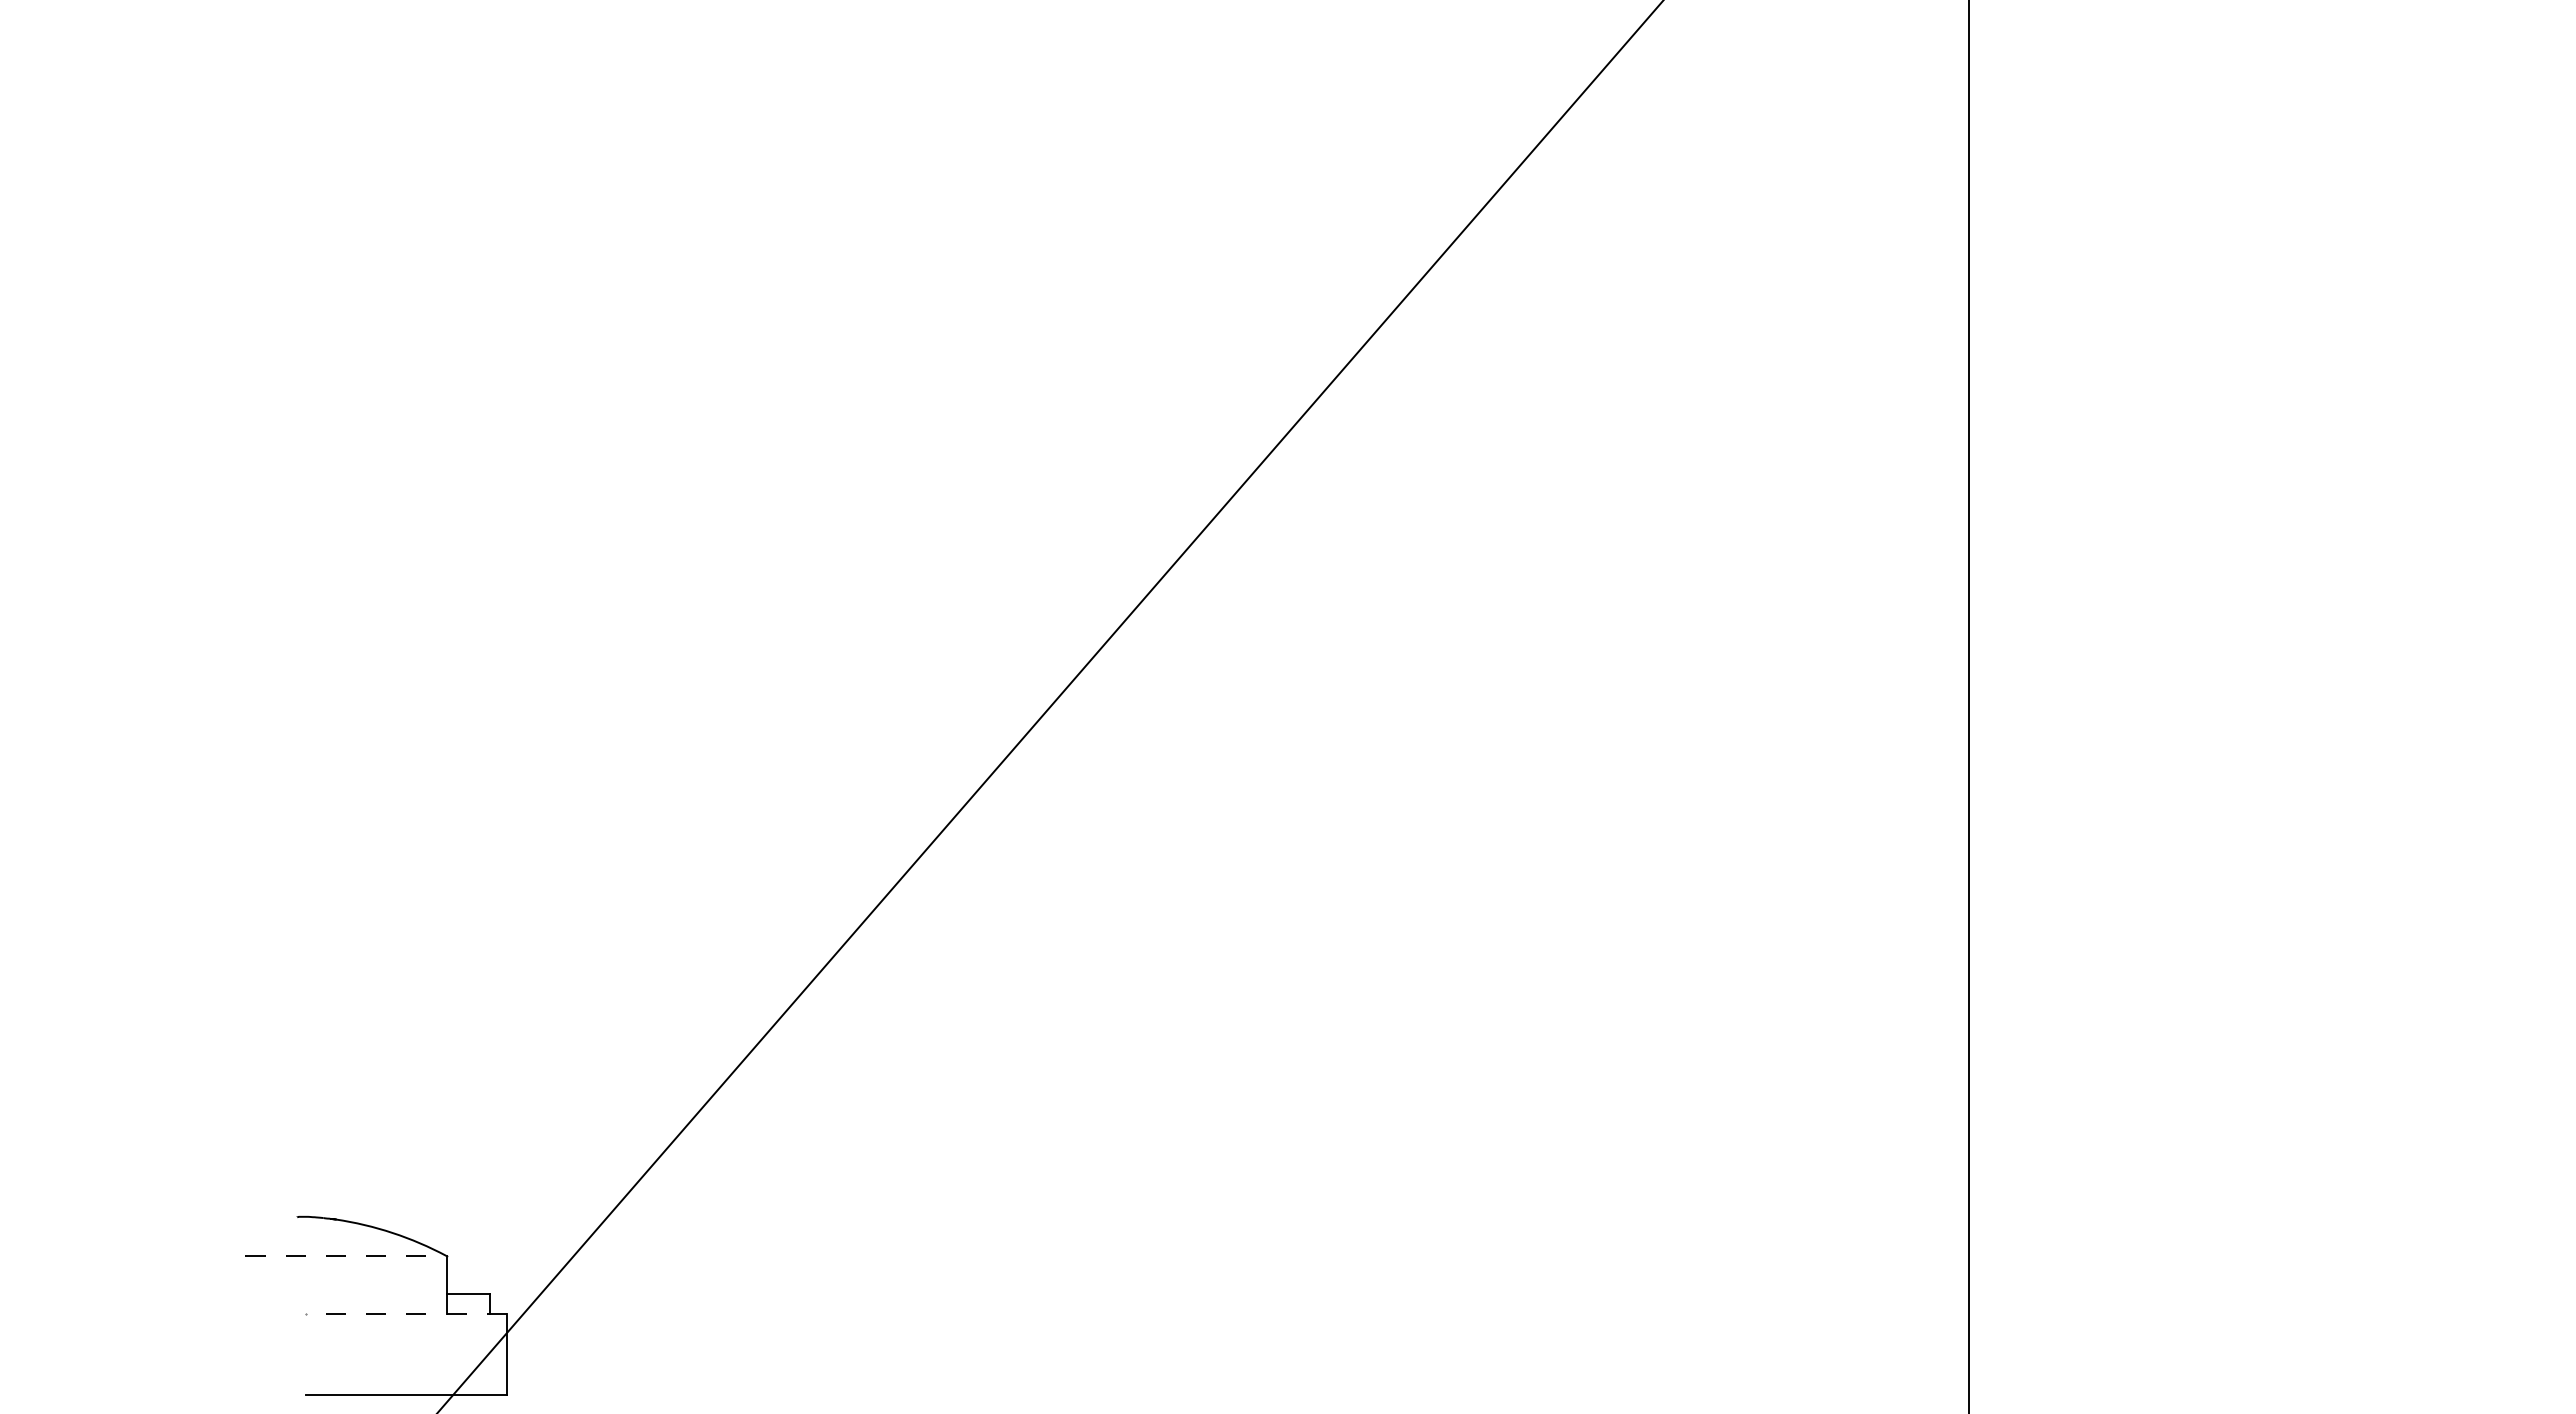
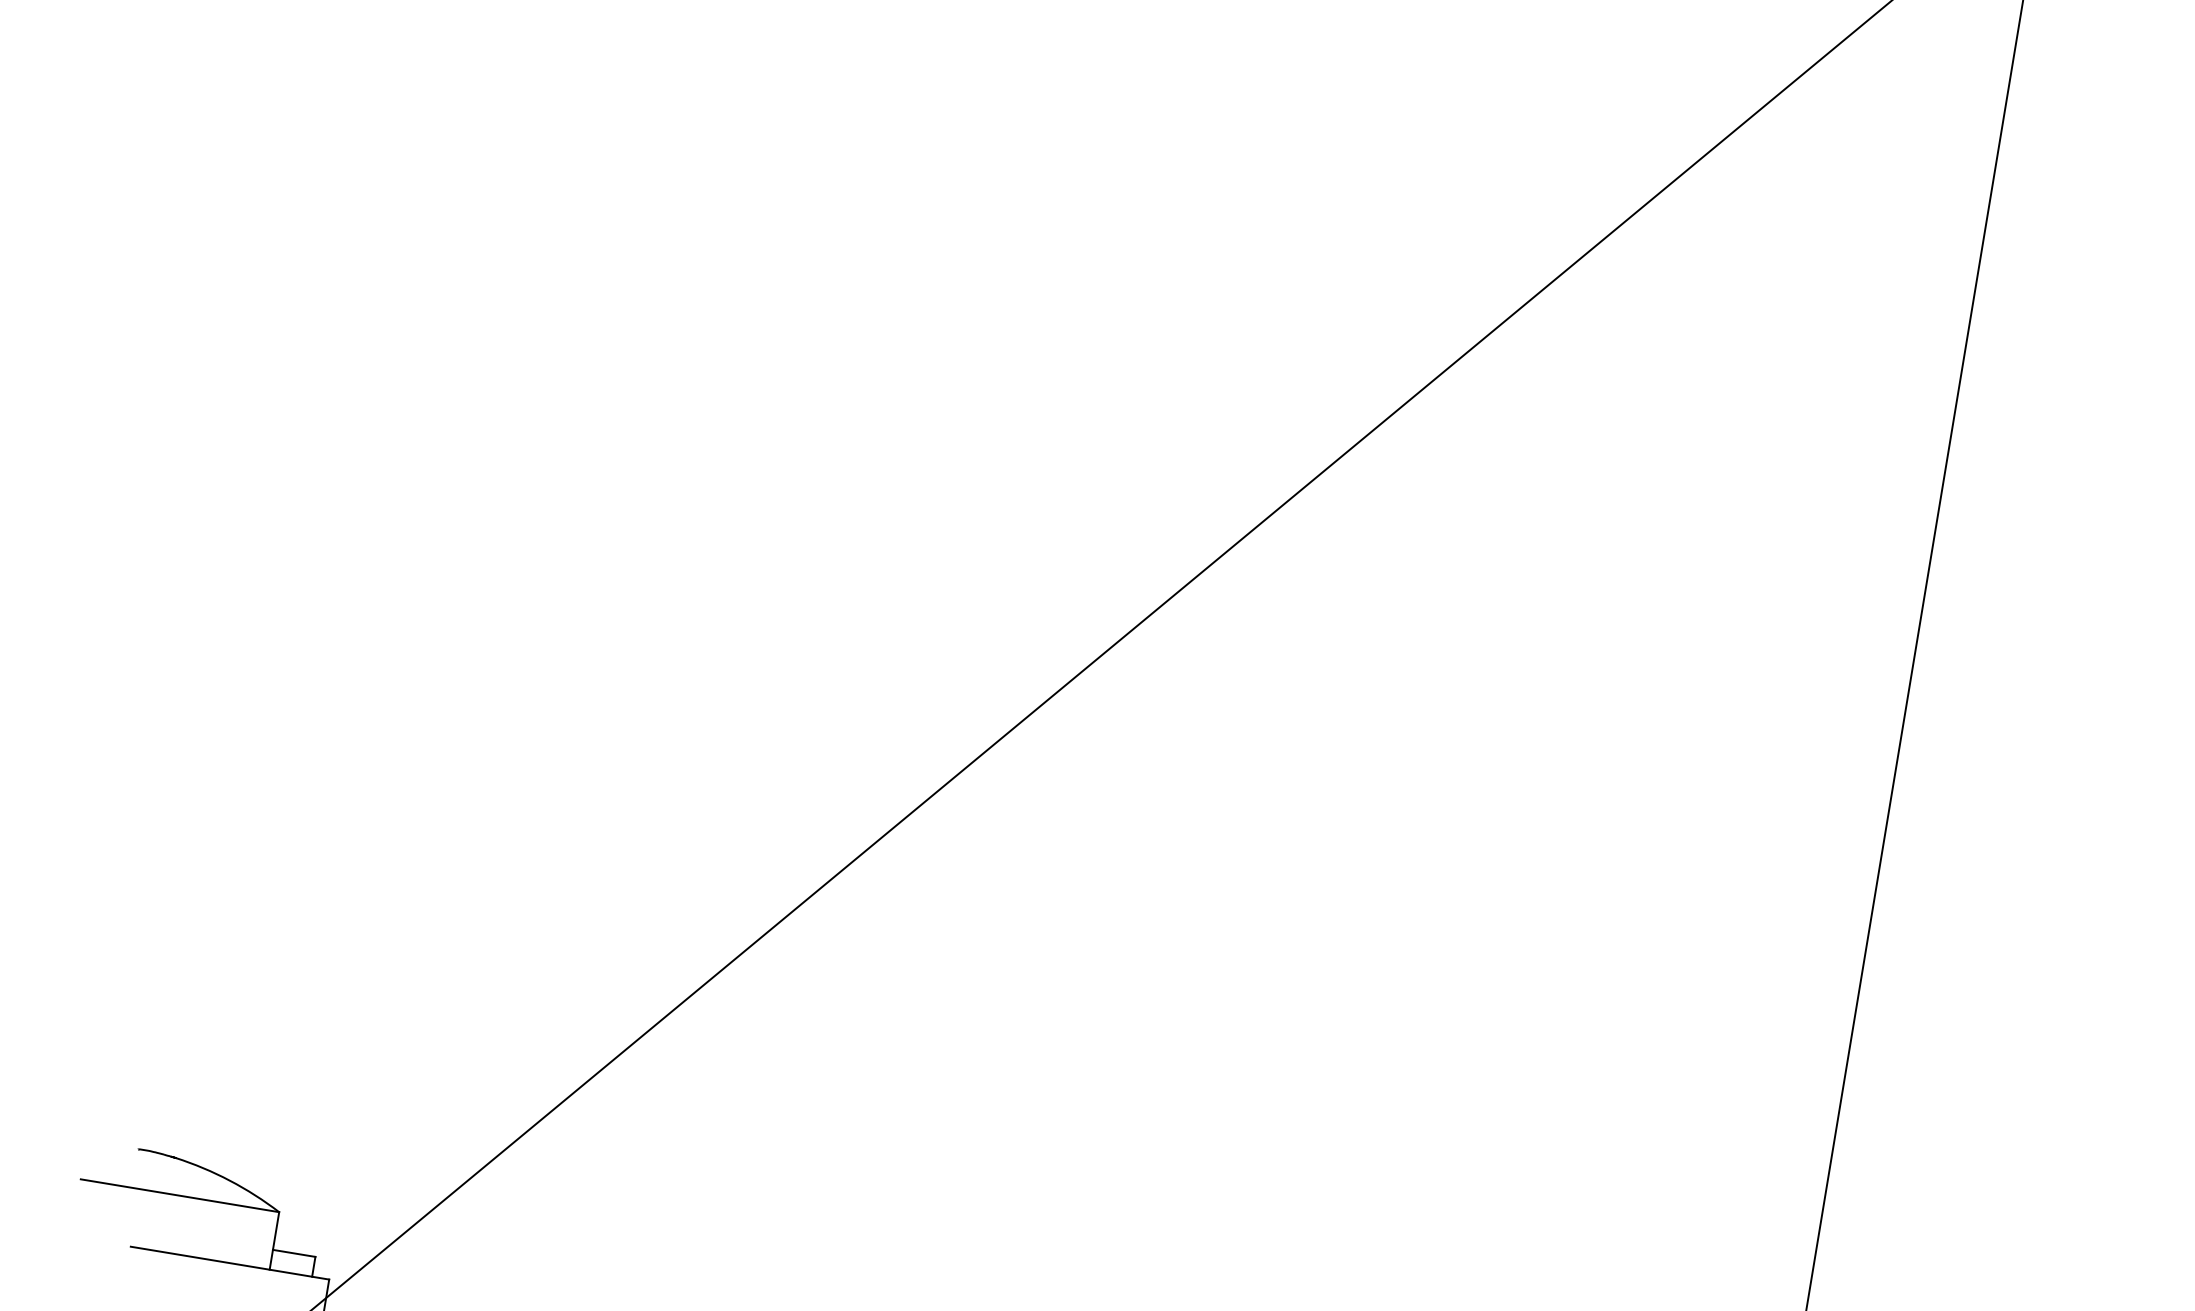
line: (346, 1256) -> (180, 1196), dashed -> solid
line: (406, 1314) -> (230, 1263), dashed -> solid

